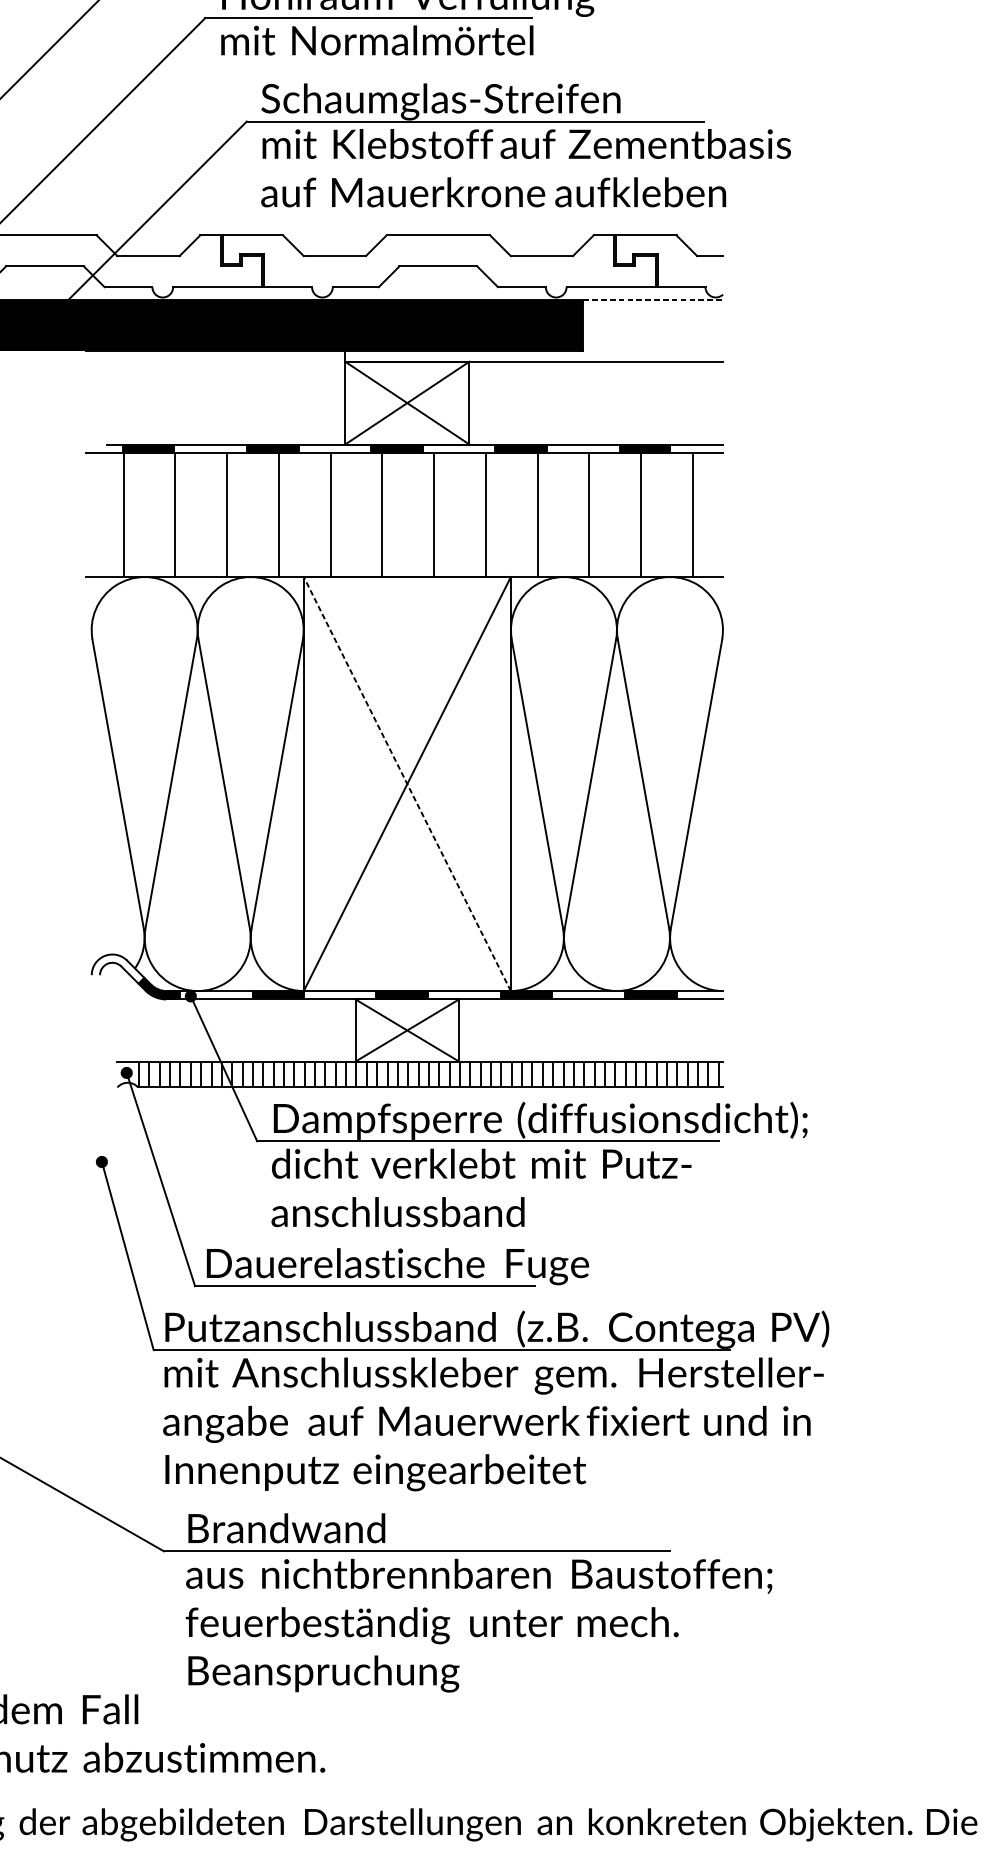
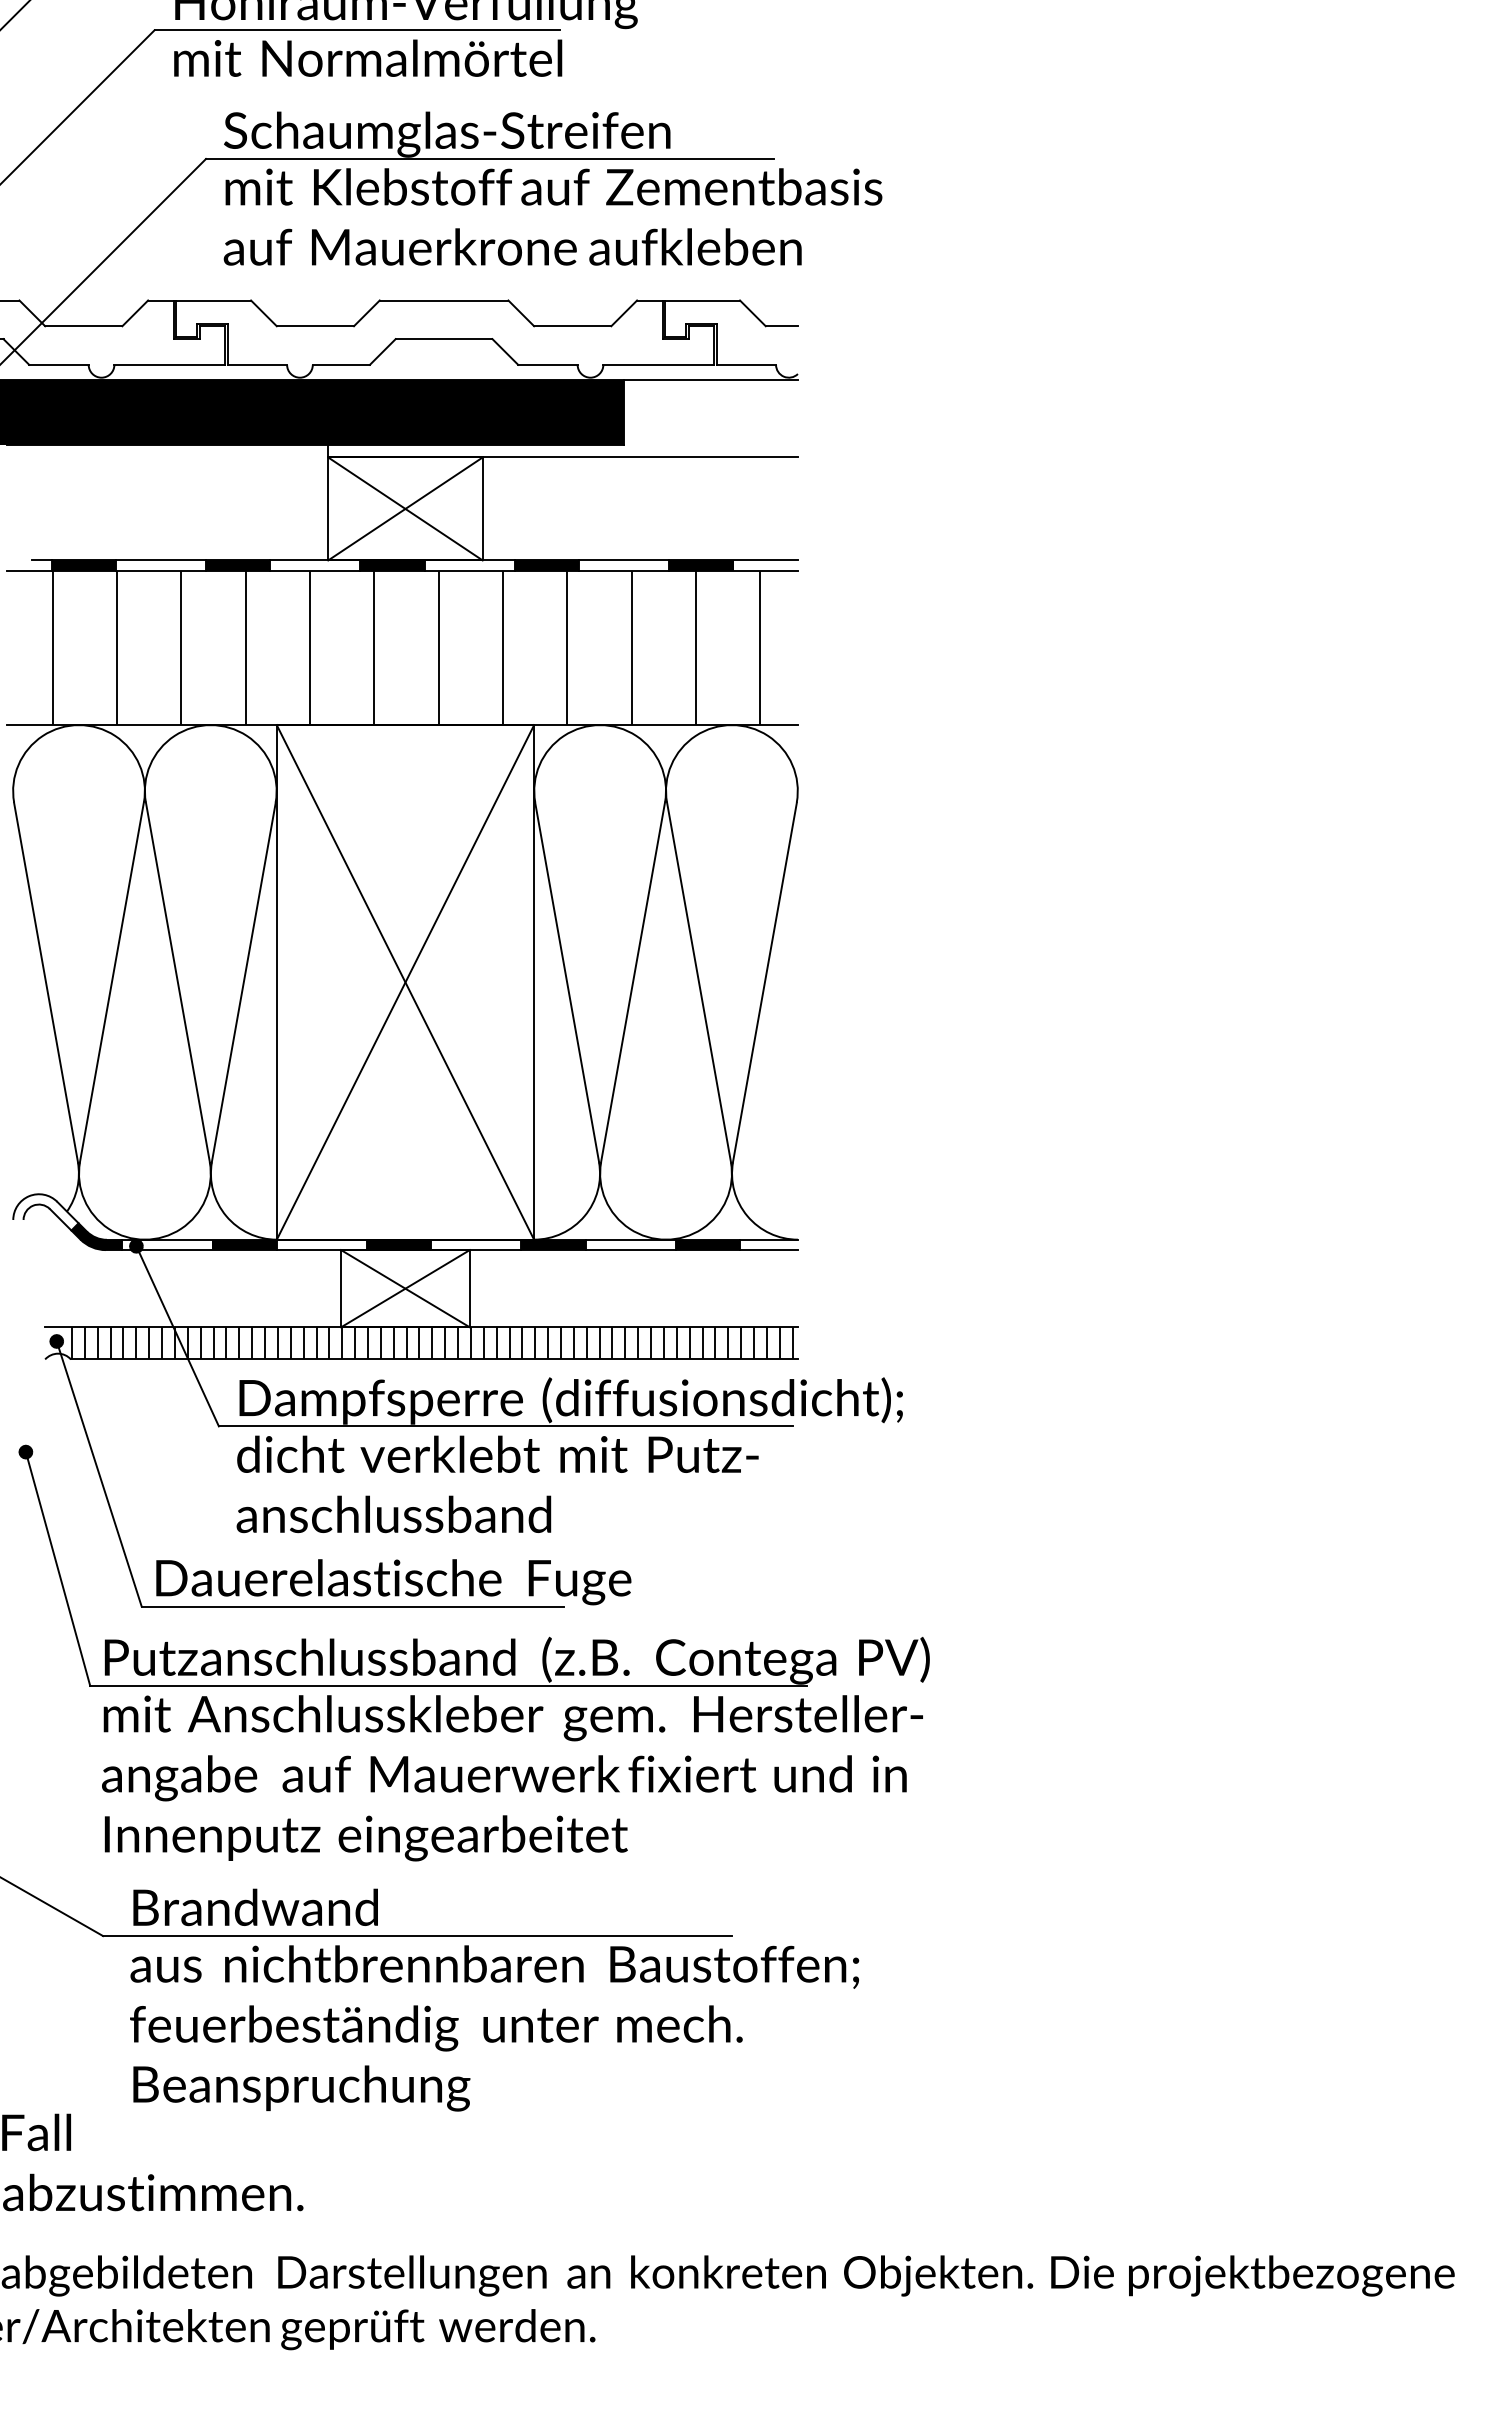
line: (653, 299) -> (711, 380), dashed -> solid
line: (407, 784) -> (405, 982), dashed -> solid

